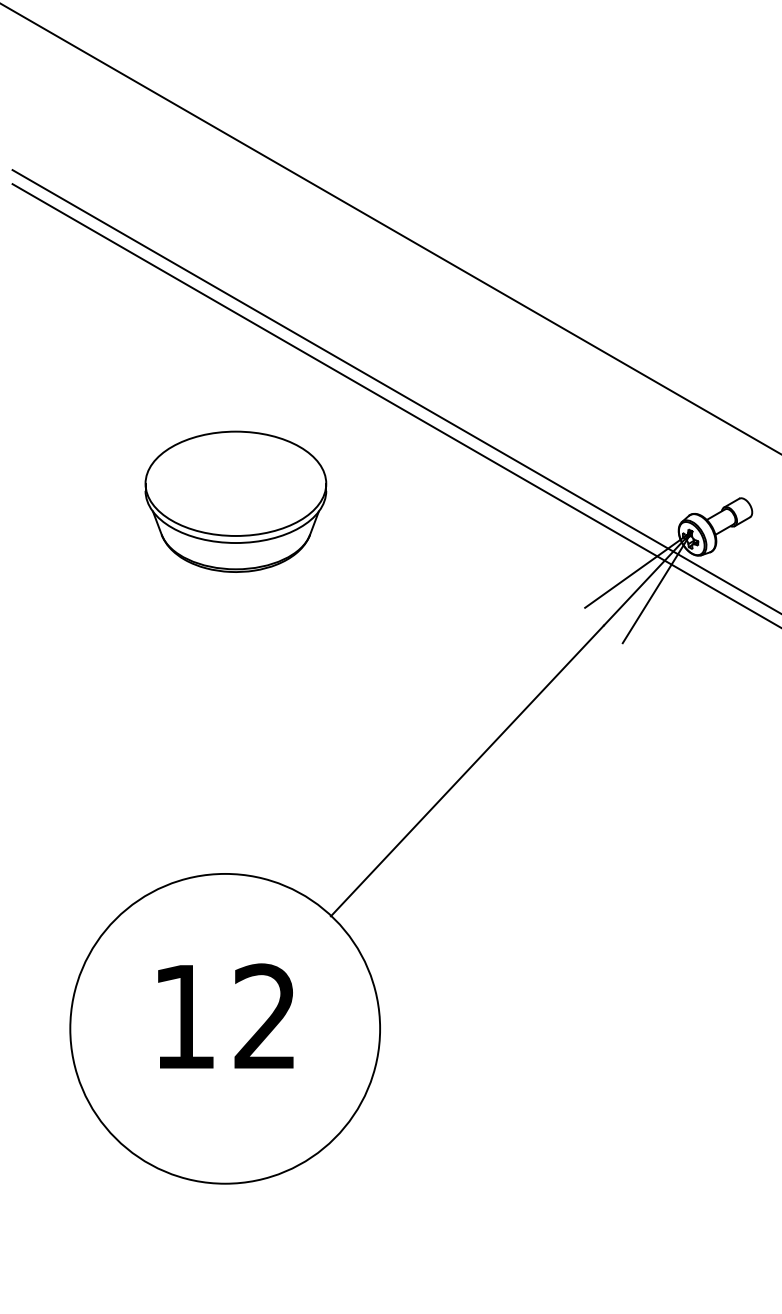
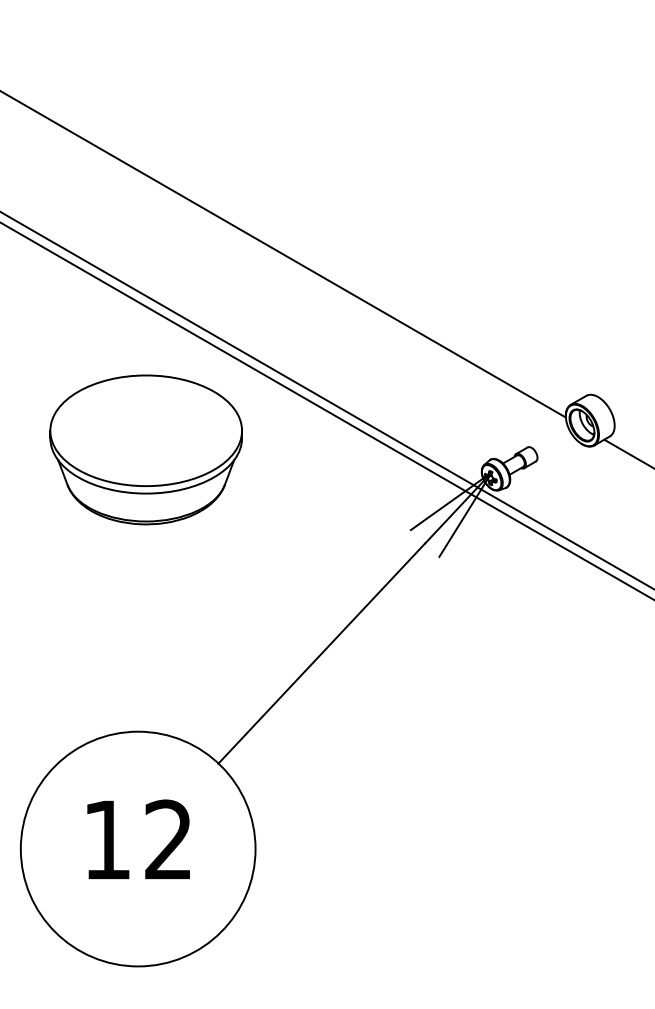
part: (236, 501) -> (146, 449), size x1.4

